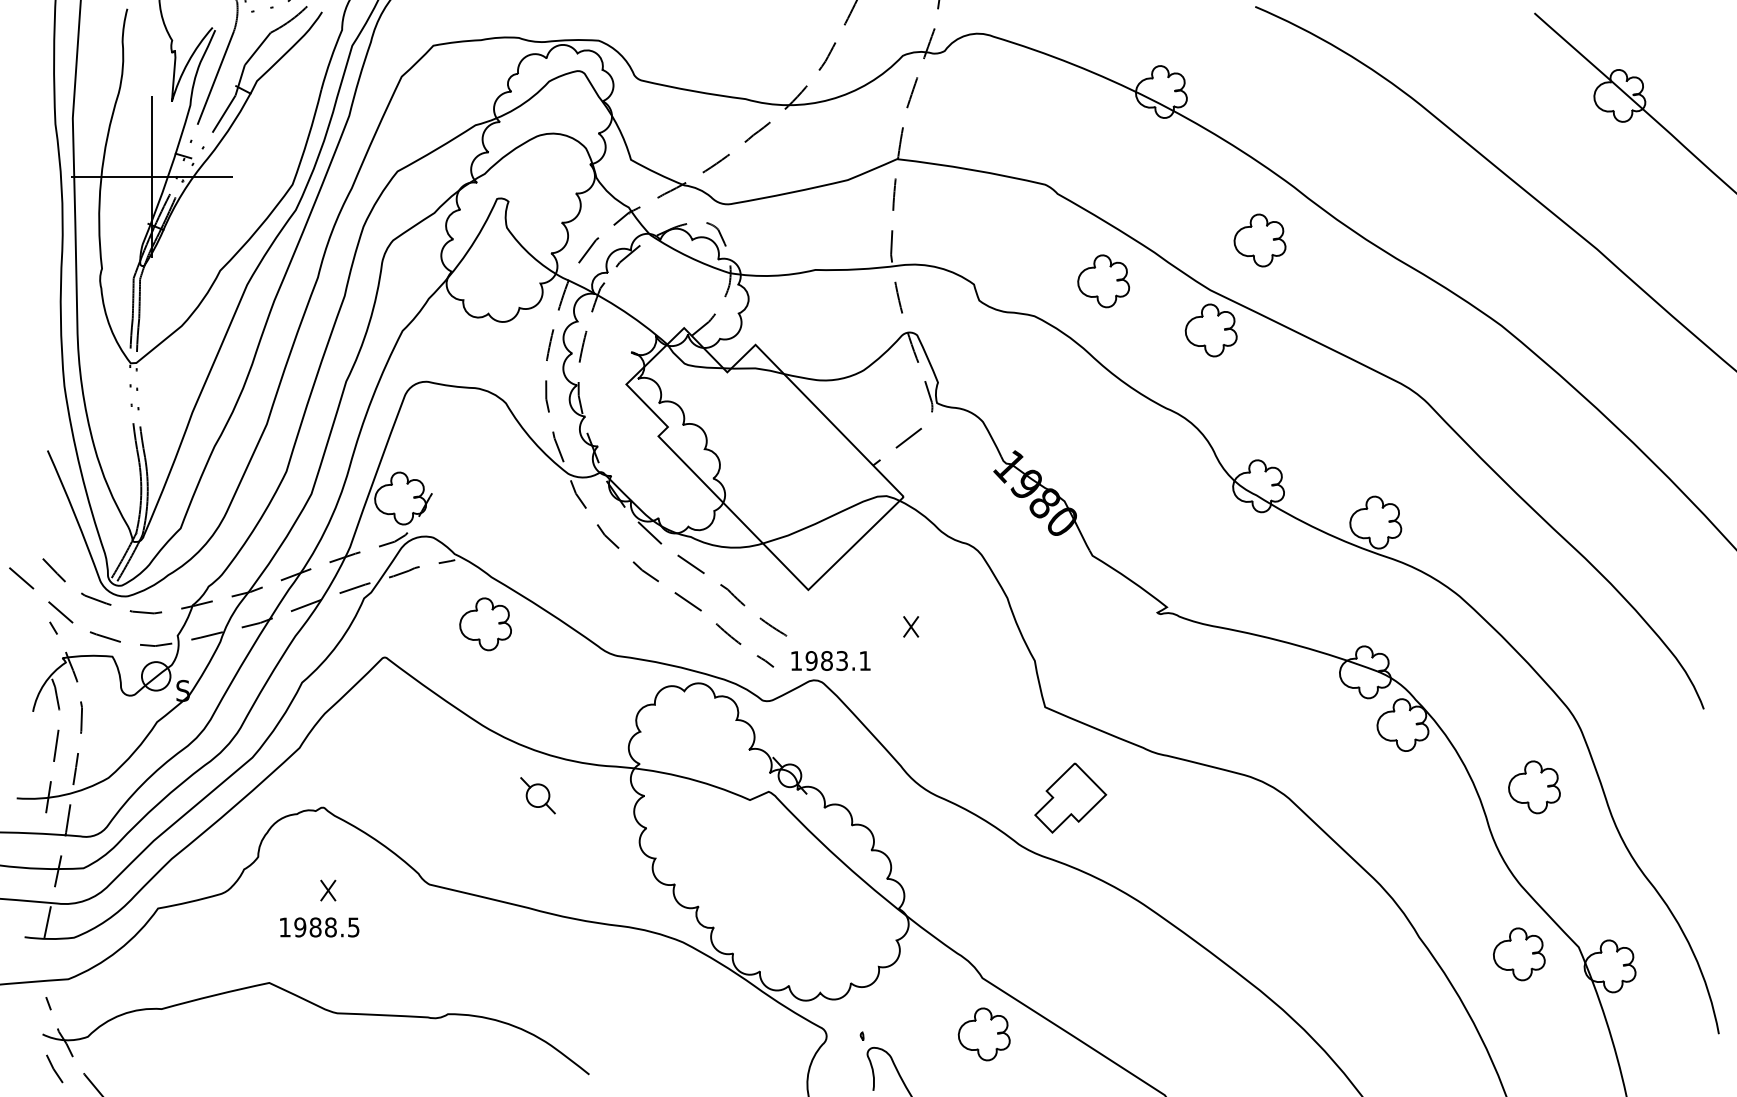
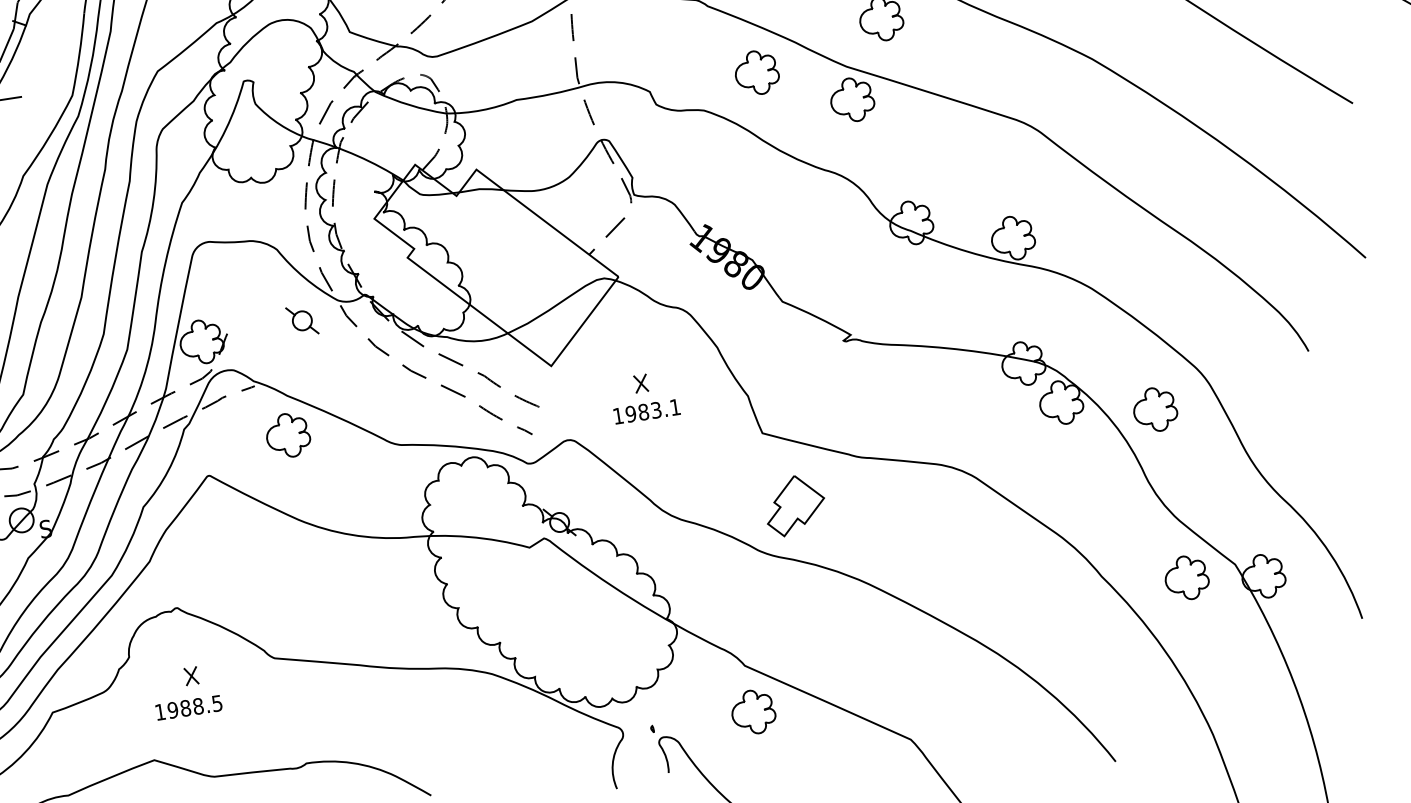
text: (830, 660) -> (646, 411), moved
part: (1534, 787) -> (1155, 409), moved
part: (537, 795) -> (301, 320), moved

